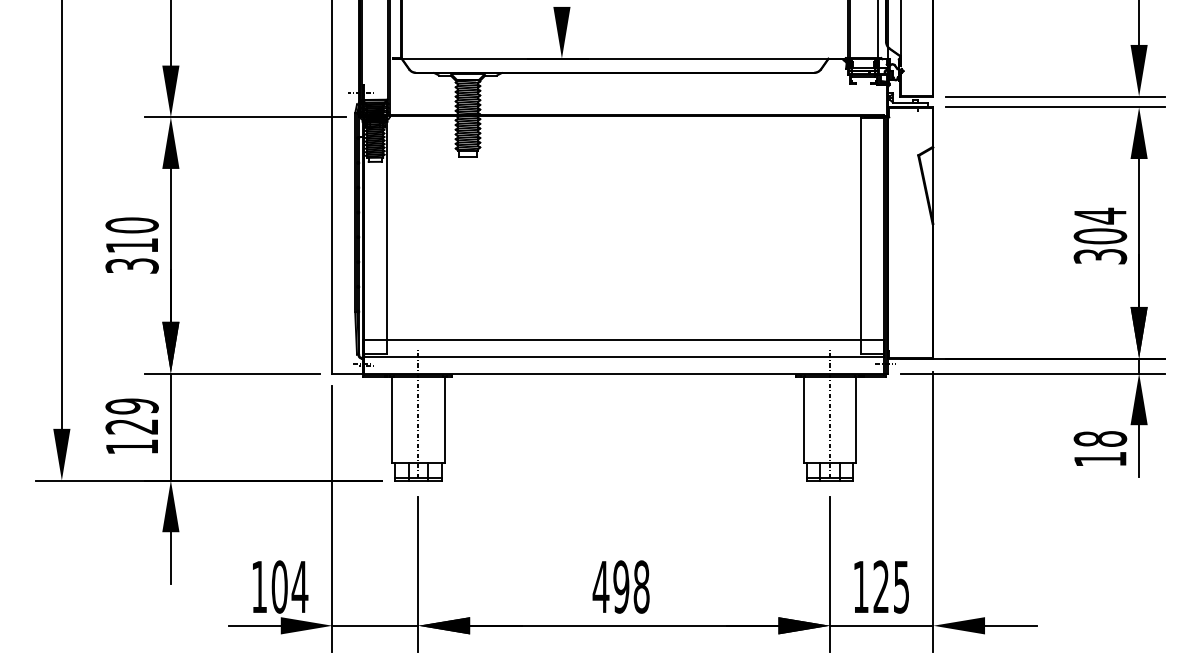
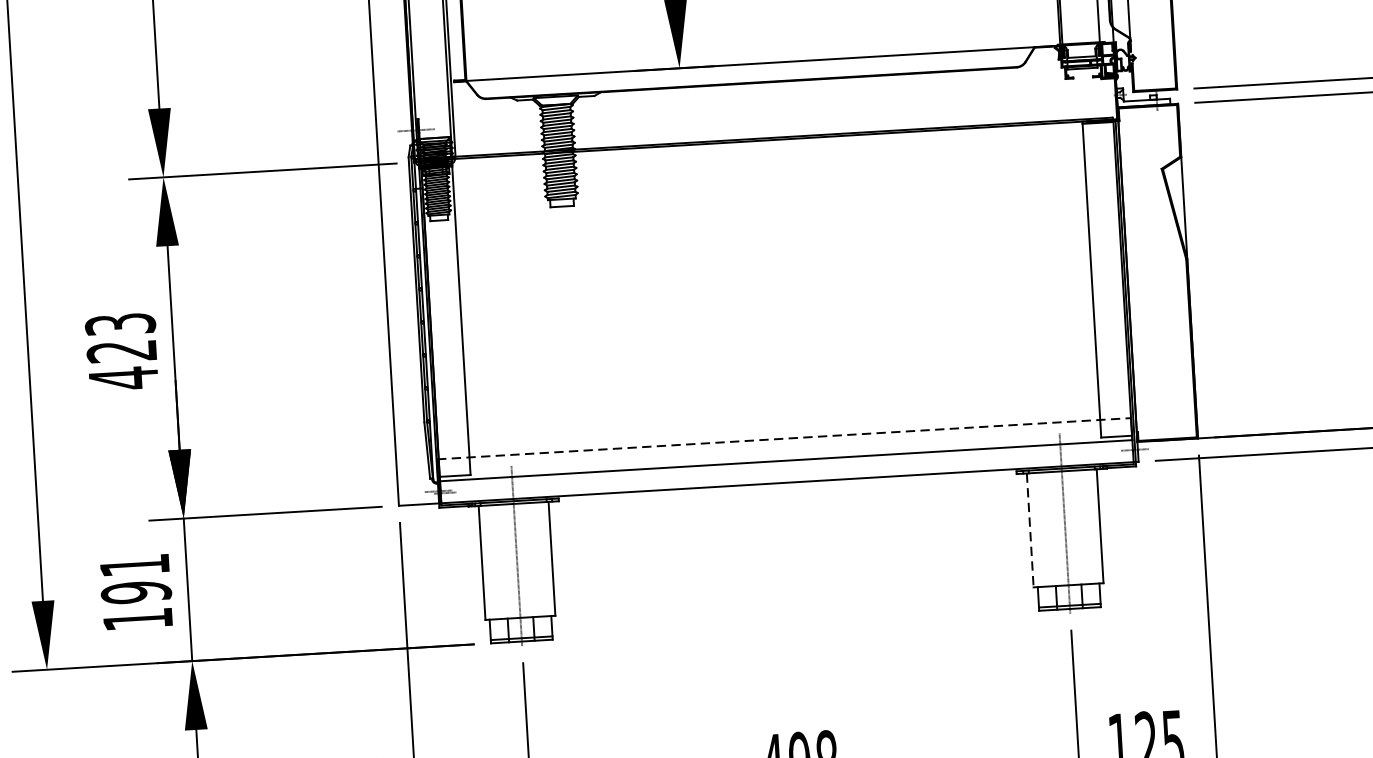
text: (131, 245) -> (121, 351), 310 -> 423
line: (623, 340) -> (783, 438), solid -> dashed
text: (131, 416) -> (134, 578), 129 -> 191
line: (803, 419) -> (1029, 529), solid -> dashed

